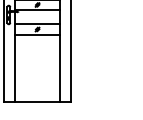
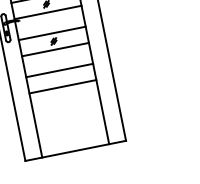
line: (37, 48) -> (59, 70), added
line: (37, 59) -> (62, 86), added

